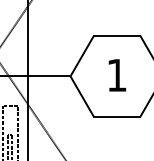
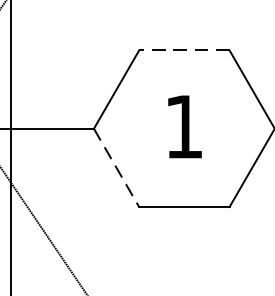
line: (116, 36) -> (183, 51), solid -> dashed
line: (82, 96) -> (117, 167), solid -> dashed

